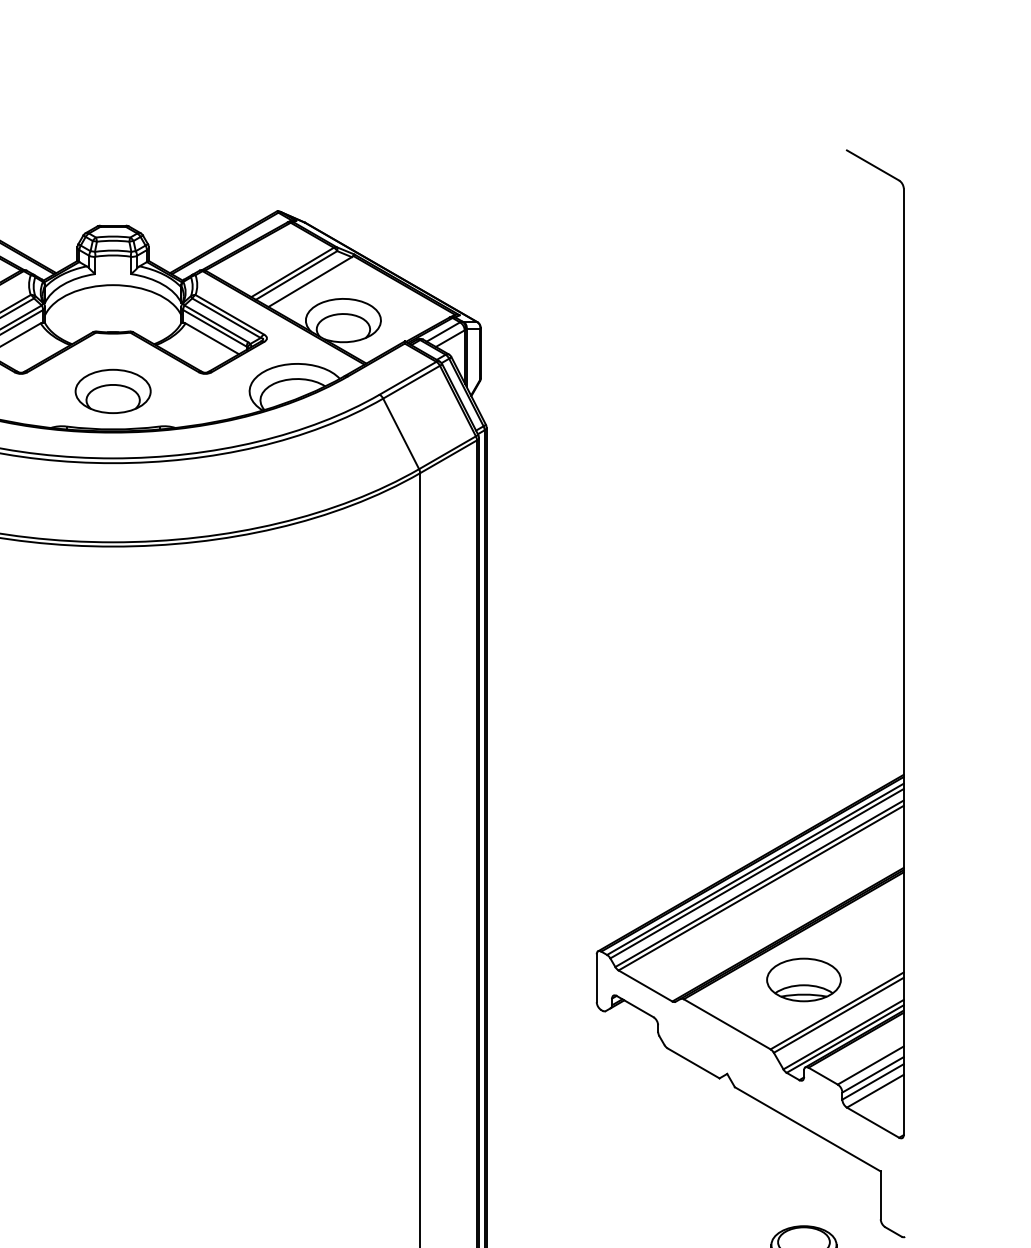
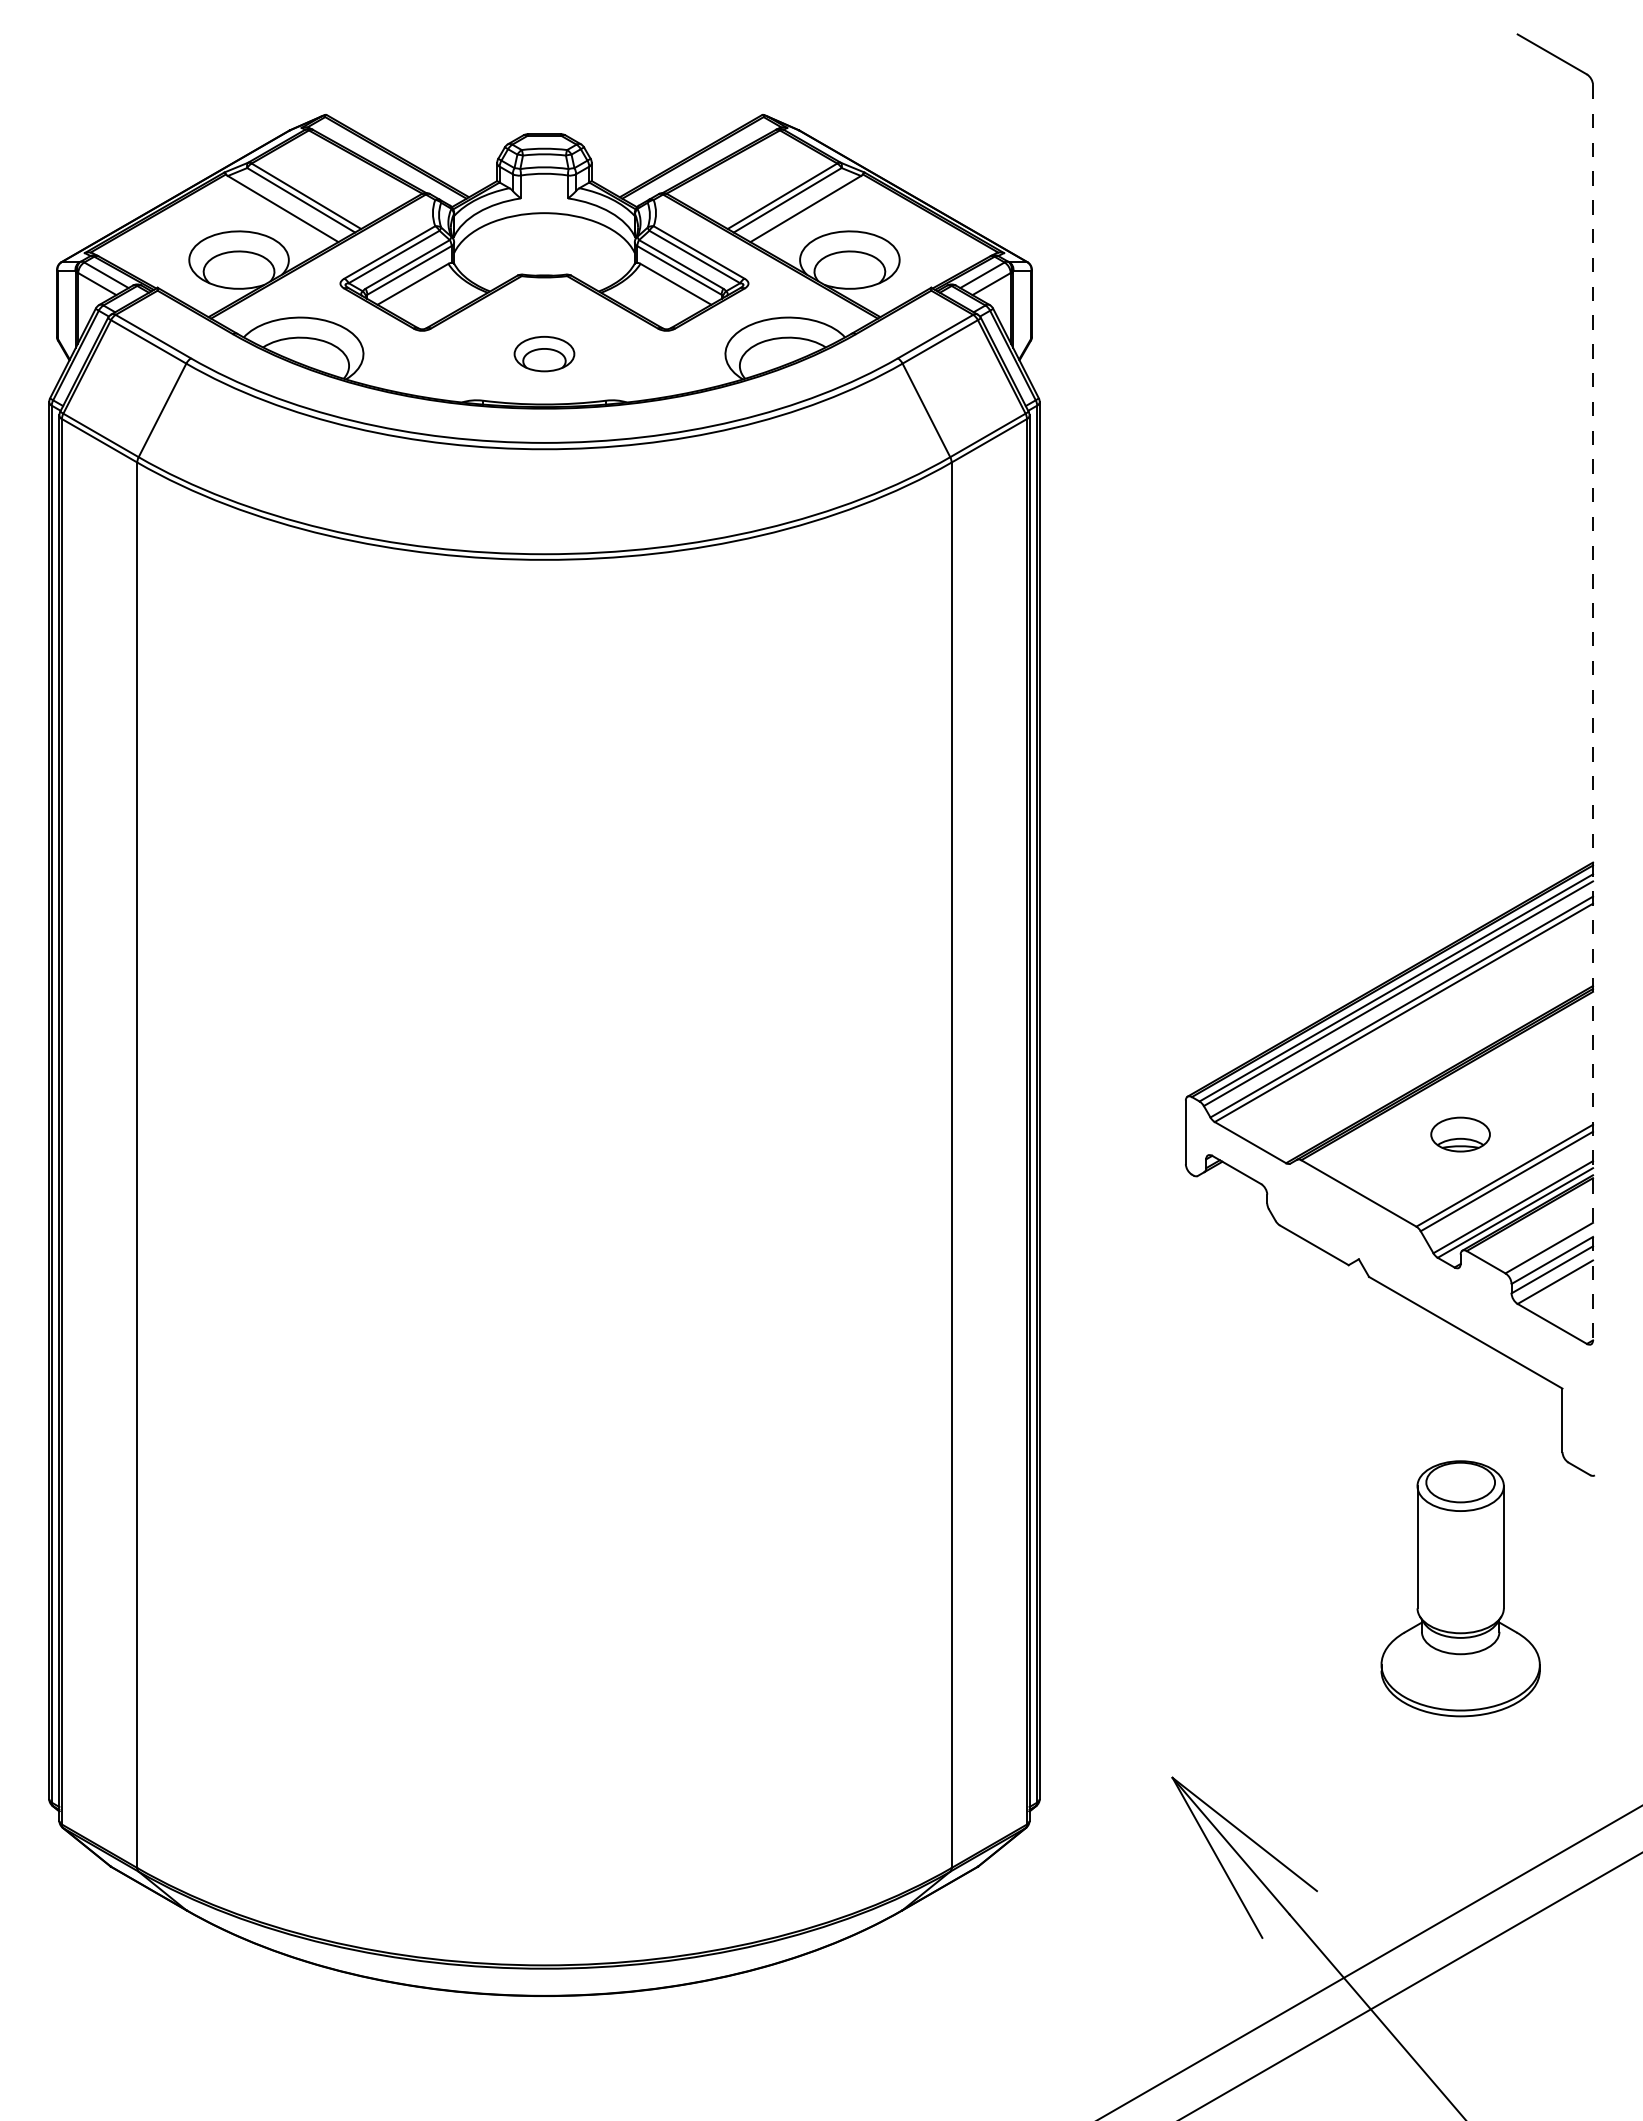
part: (113, 390) -> (544, 353), size x0.6
line: (904, 661) -> (1593, 712), solid -> dashed
part: (803, 979) -> (1460, 1134), size x0.6

